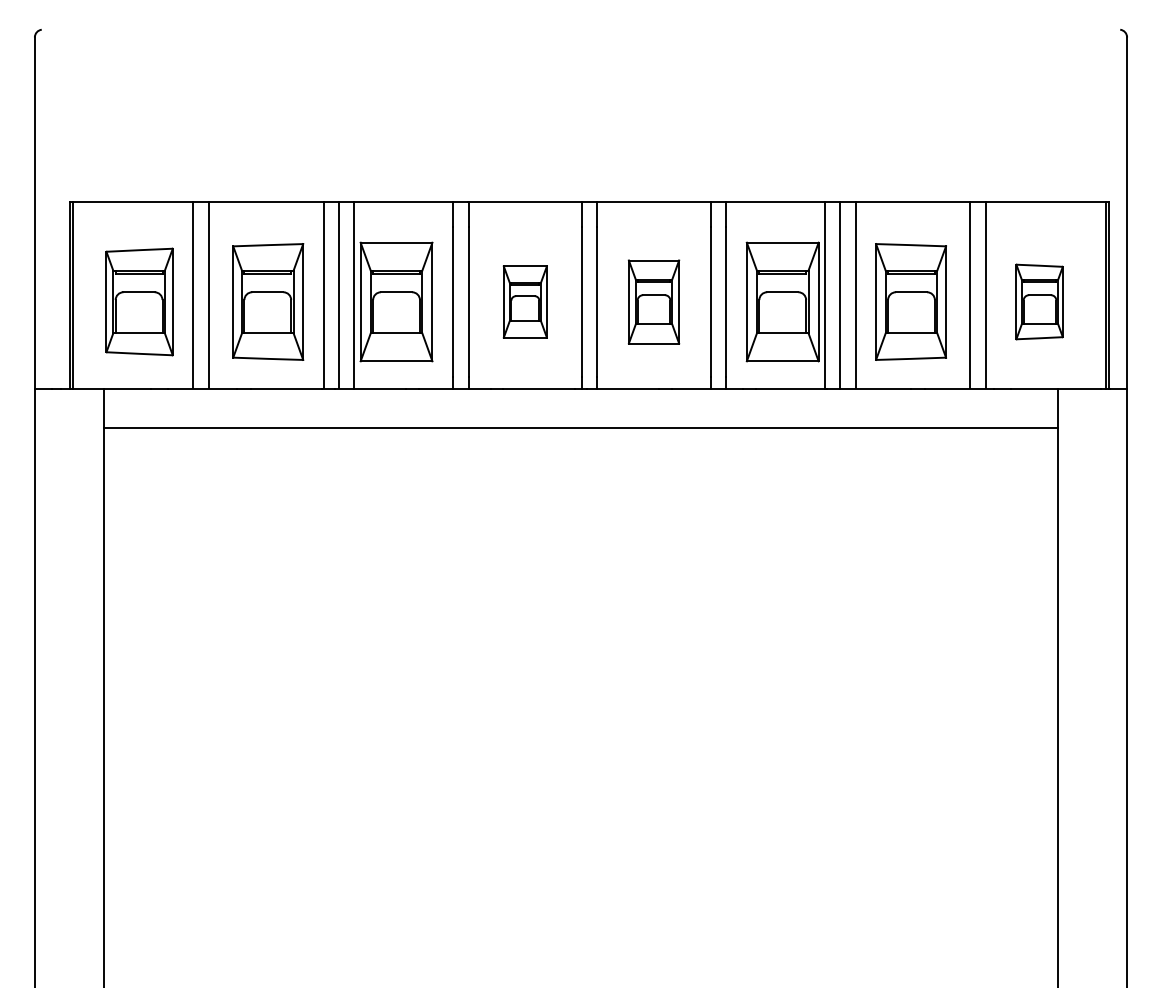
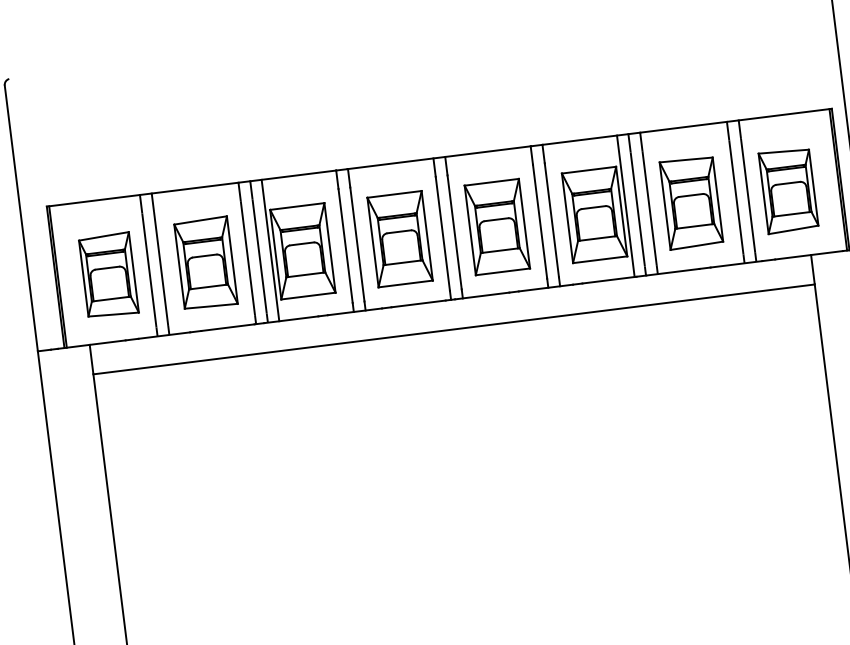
part: (525, 301) -> (400, 238), size x1.67
part: (653, 301) -> (496, 226), size x1.43
part: (1039, 301) -> (788, 190), size x1.43

